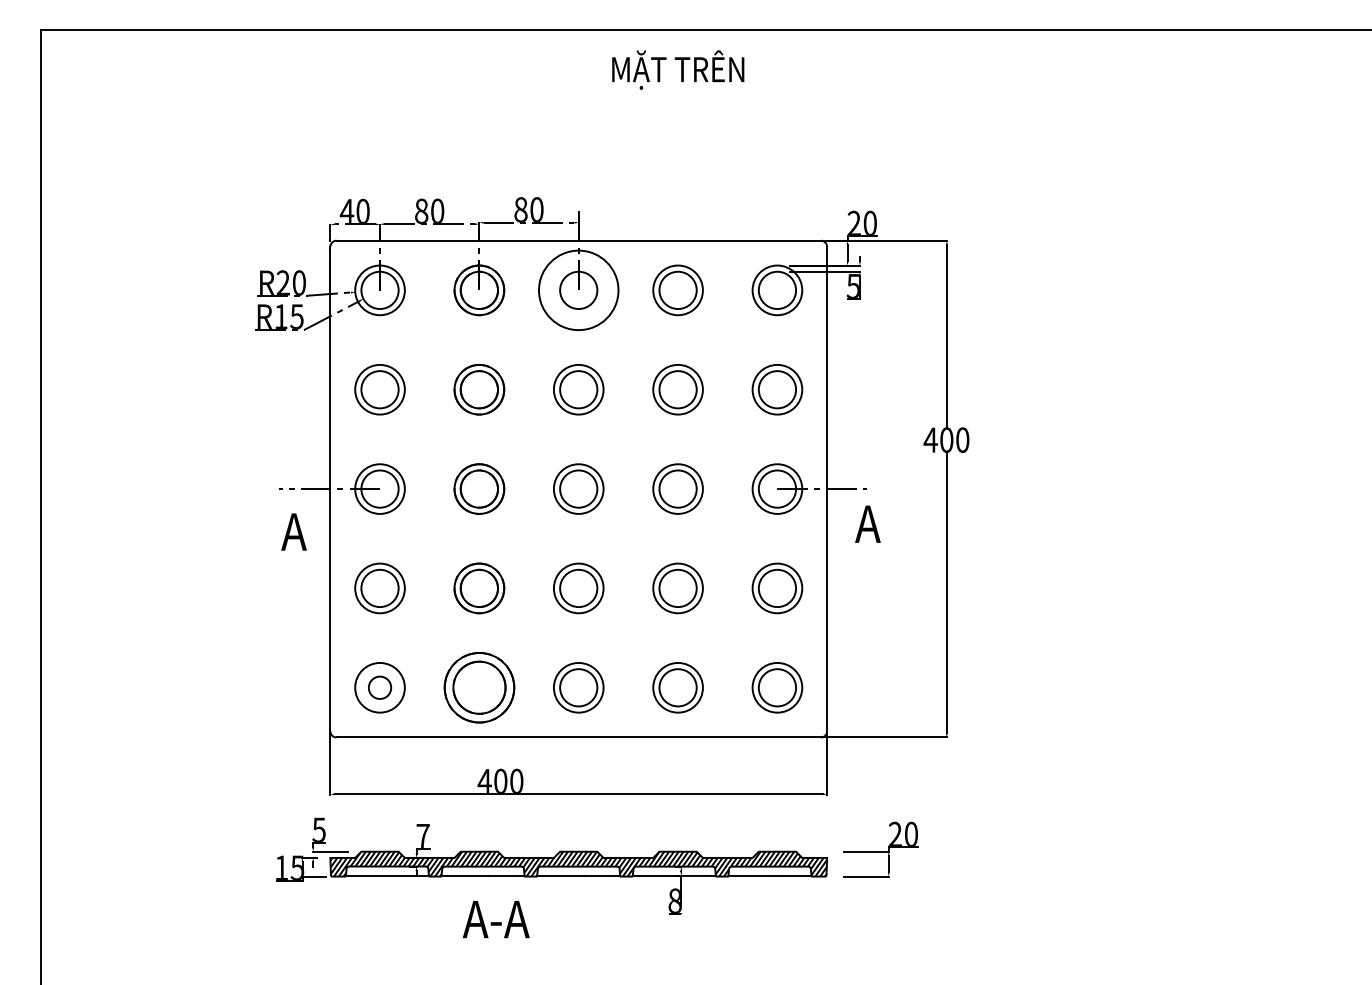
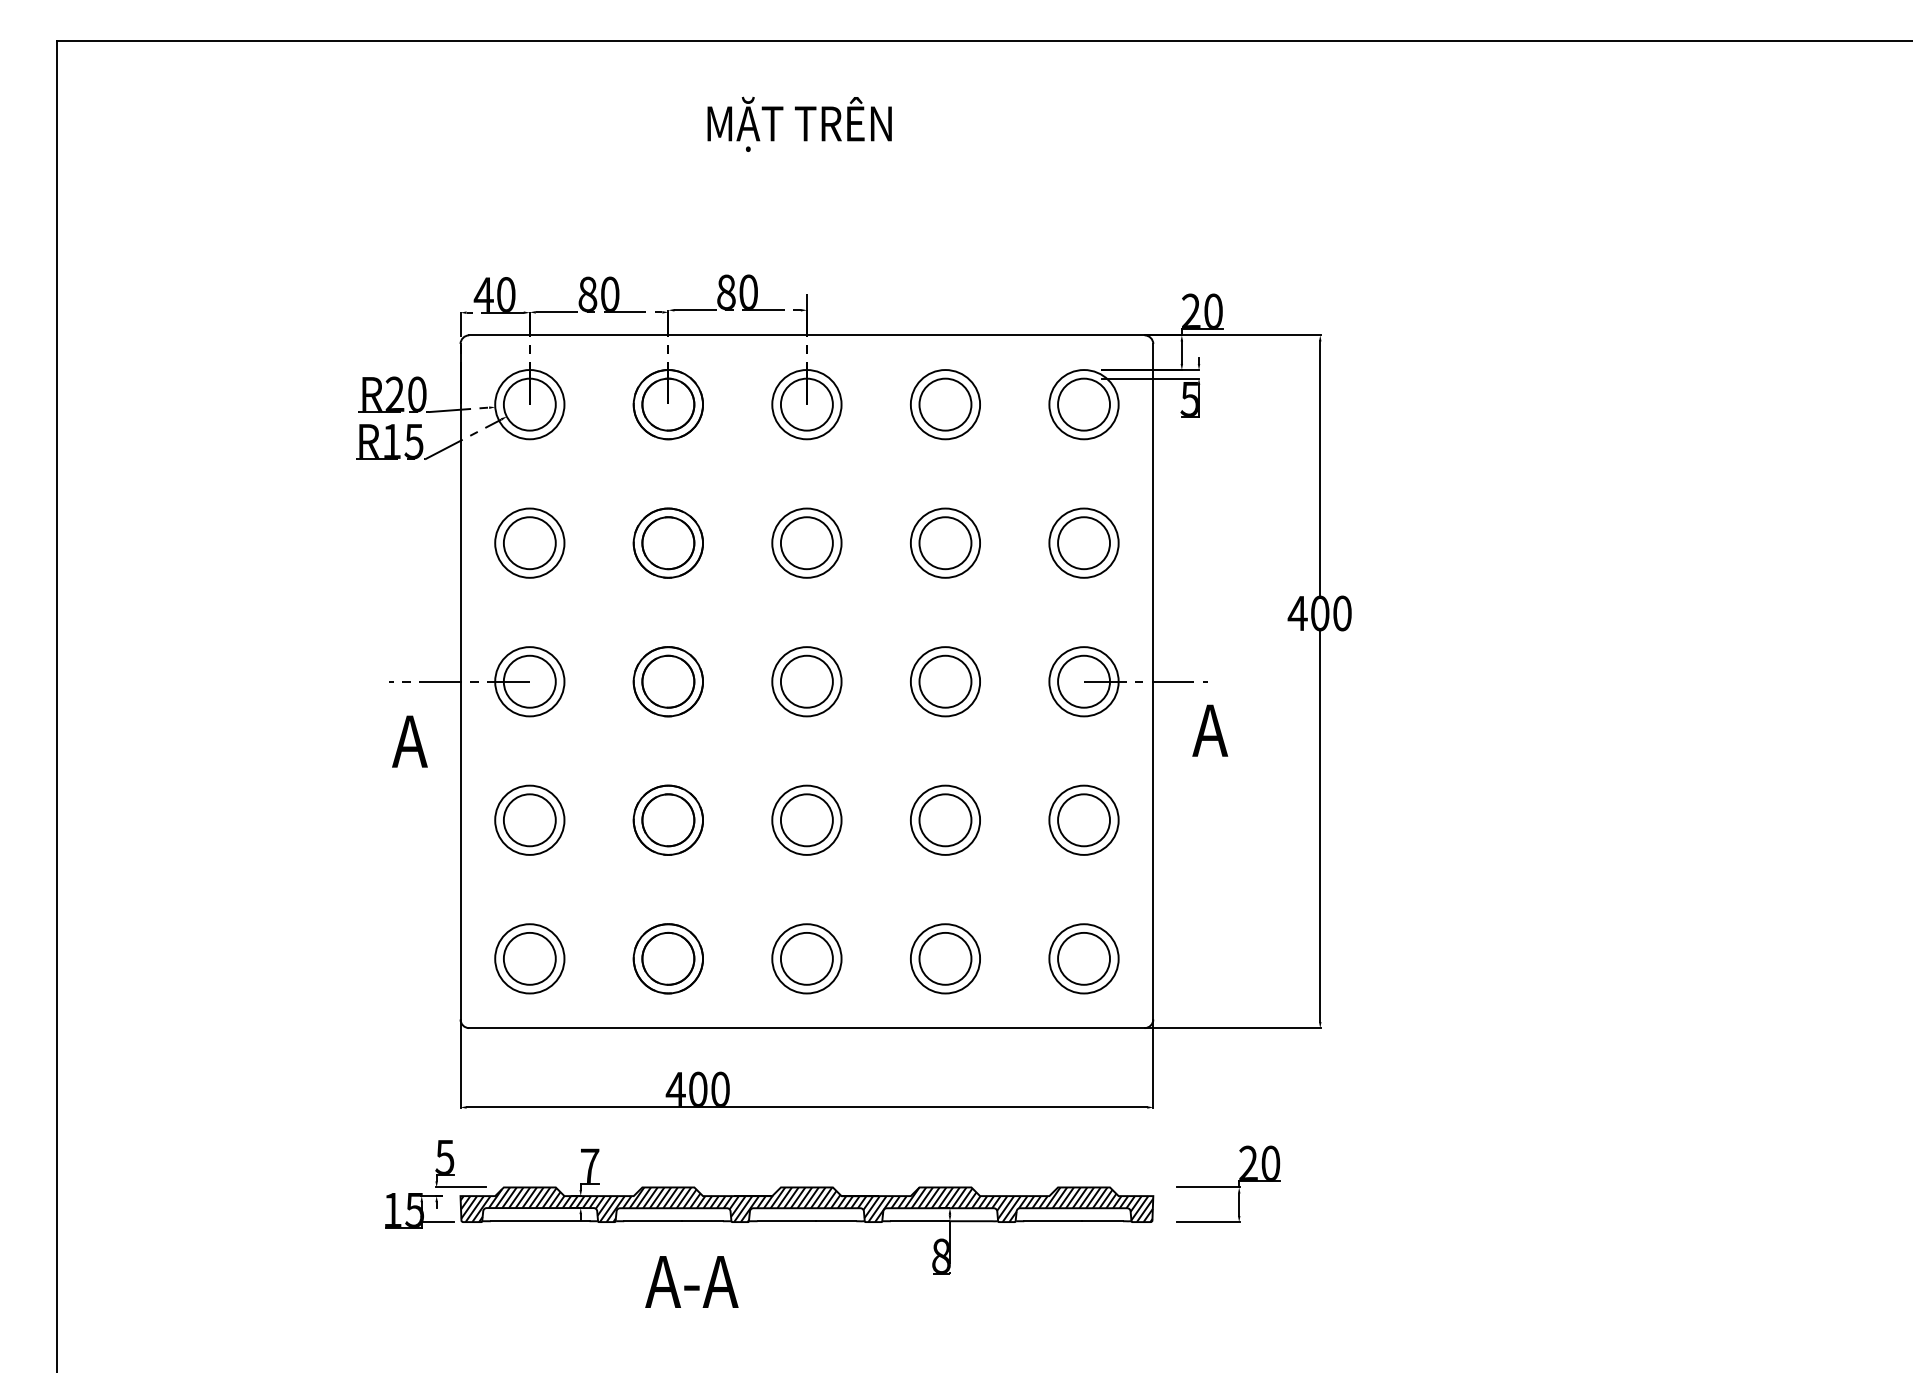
text: (678, 69) -> (799, 123), moved
circle: (578, 290) -> (806, 404), size x0.62
circle: (379, 687) -> (529, 958), size x1.67
part: (478, 687) -> (667, 958), size x0.71

